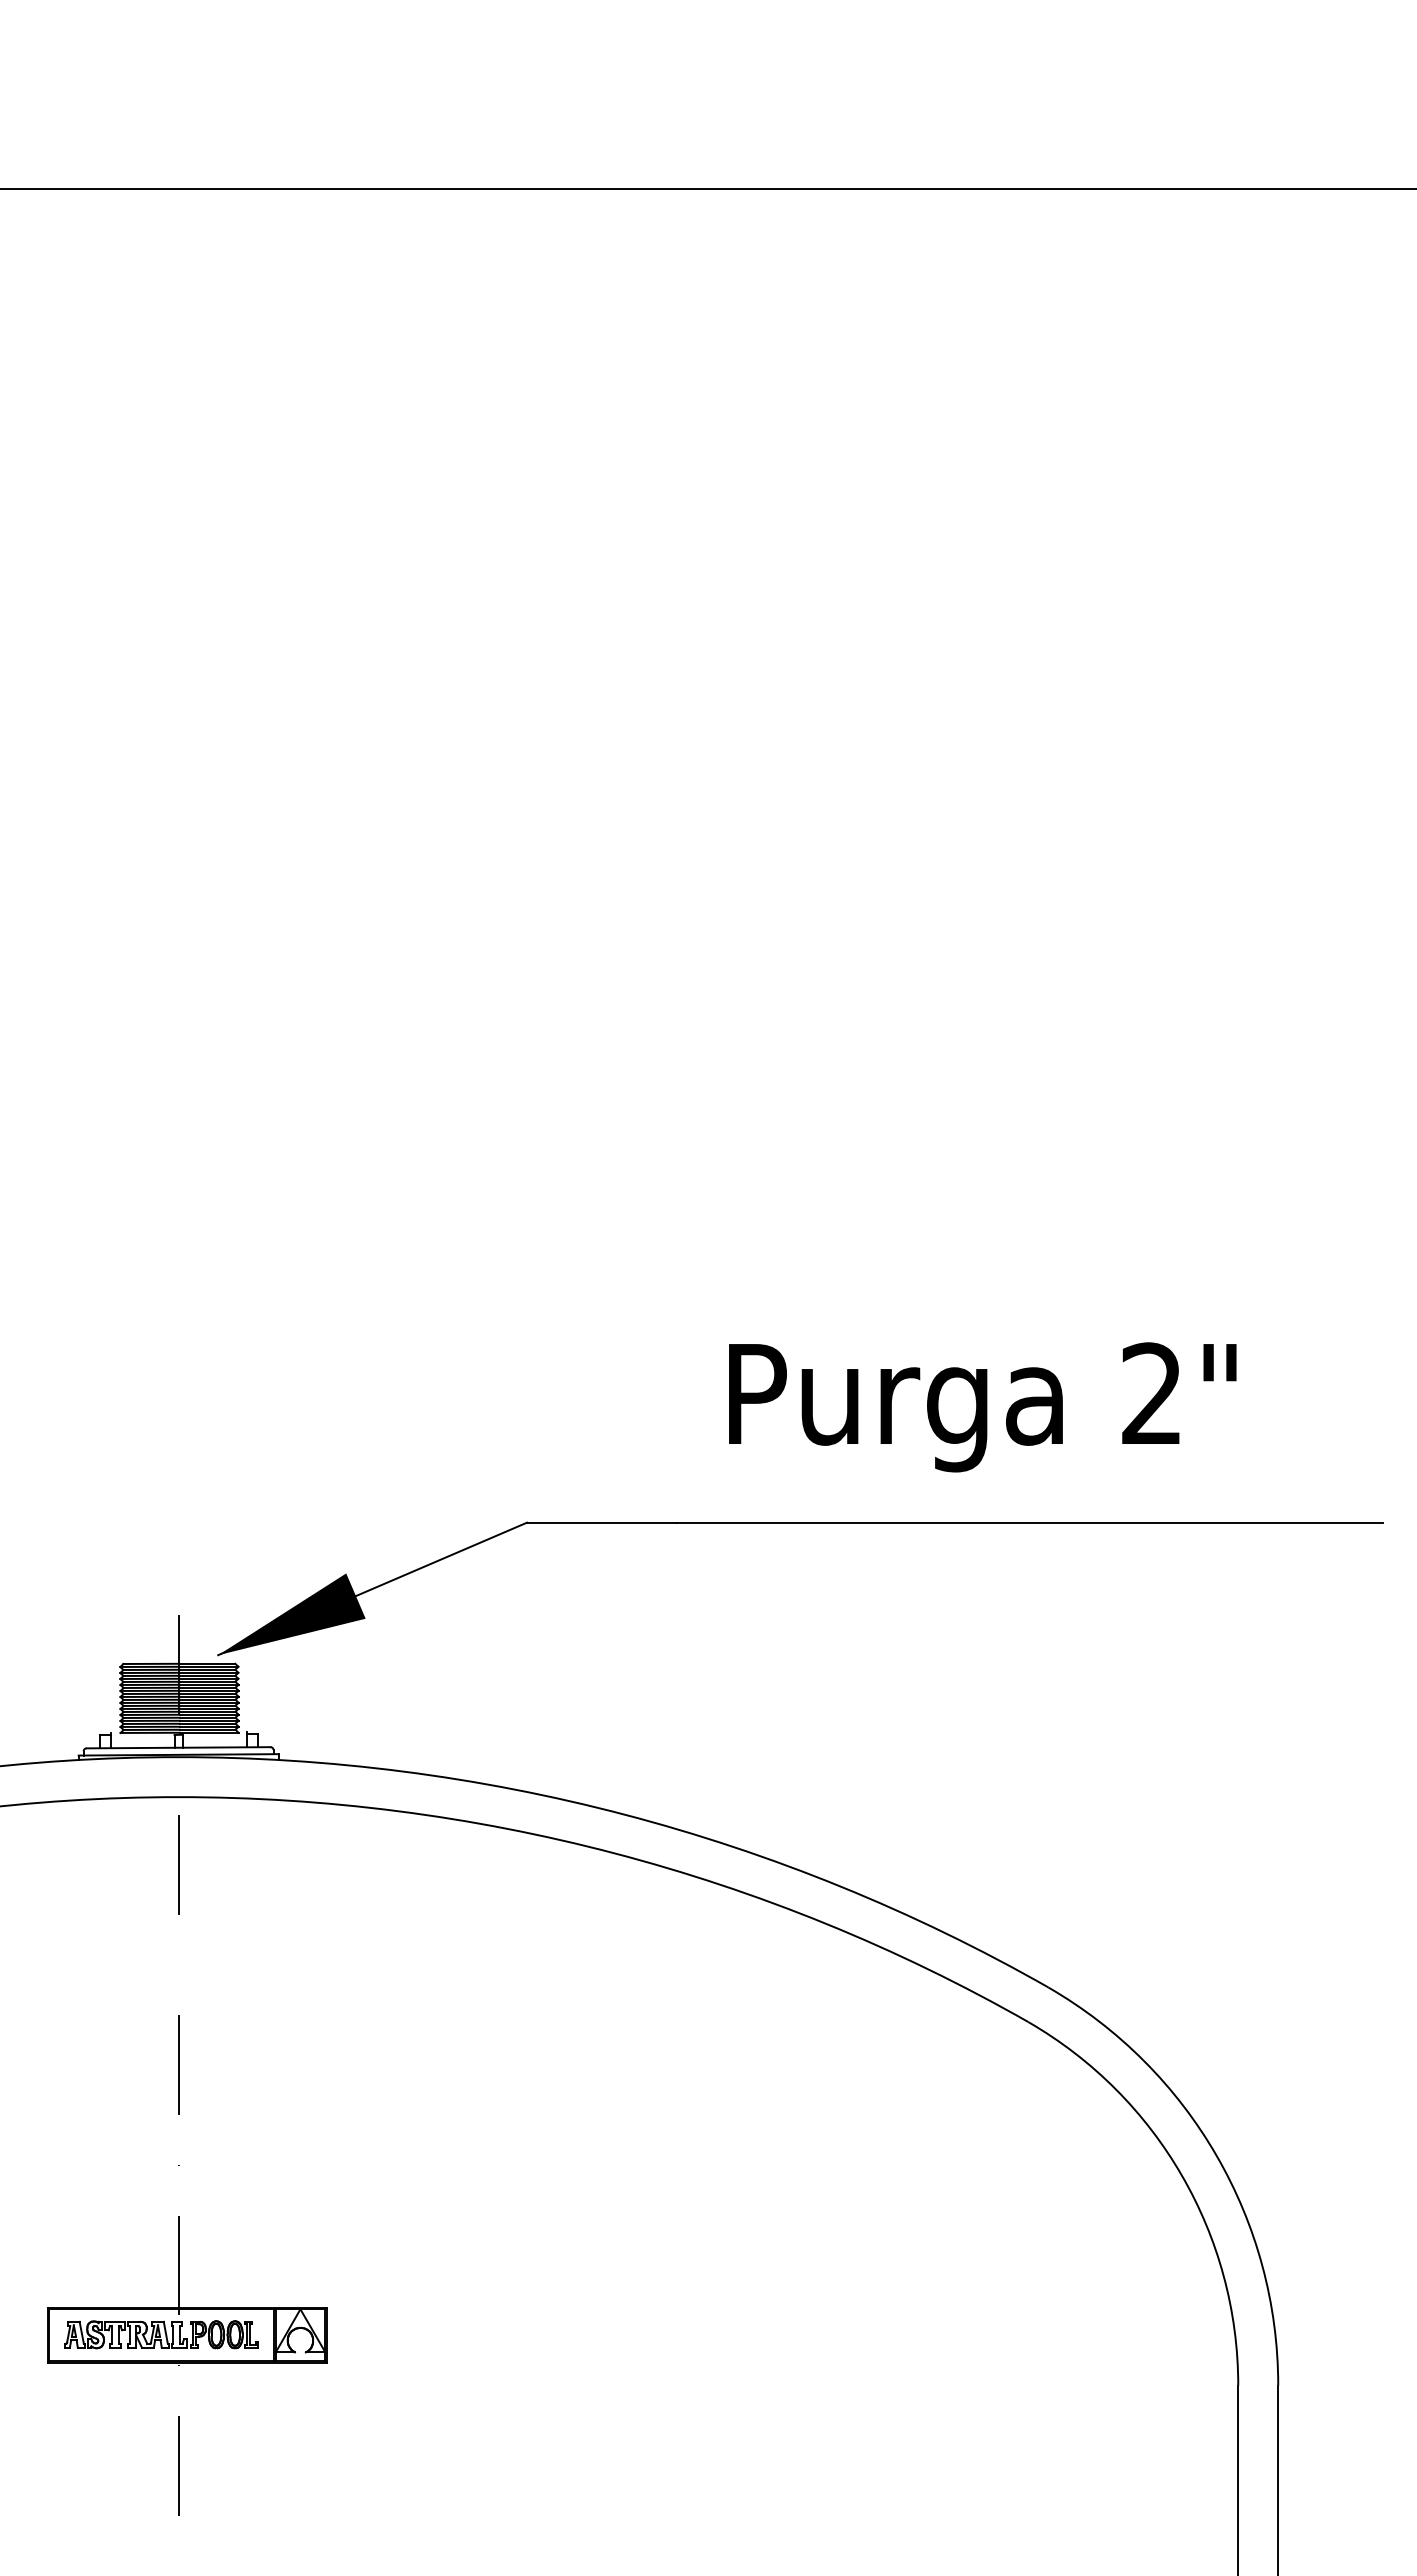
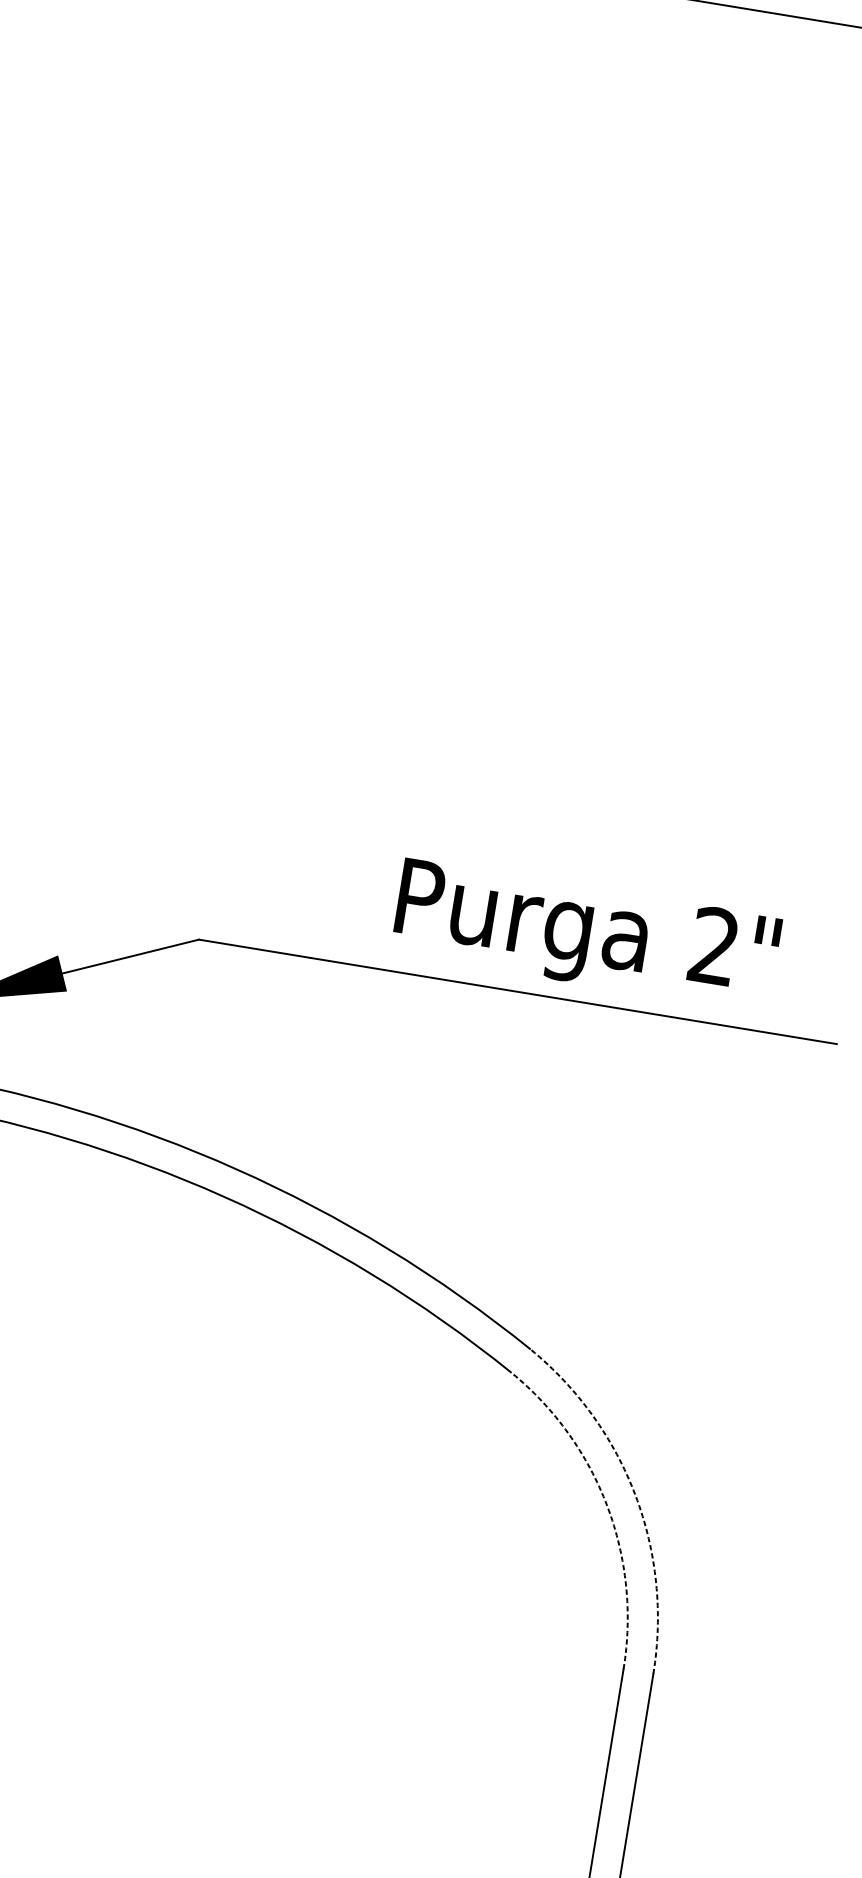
text: (982, 1407) -> (586, 935), moved
arc: (1216, 2155) -> (635, 1495), solid -> dashed
arc: (1182, 2175) -> (607, 1505), solid -> dashed

